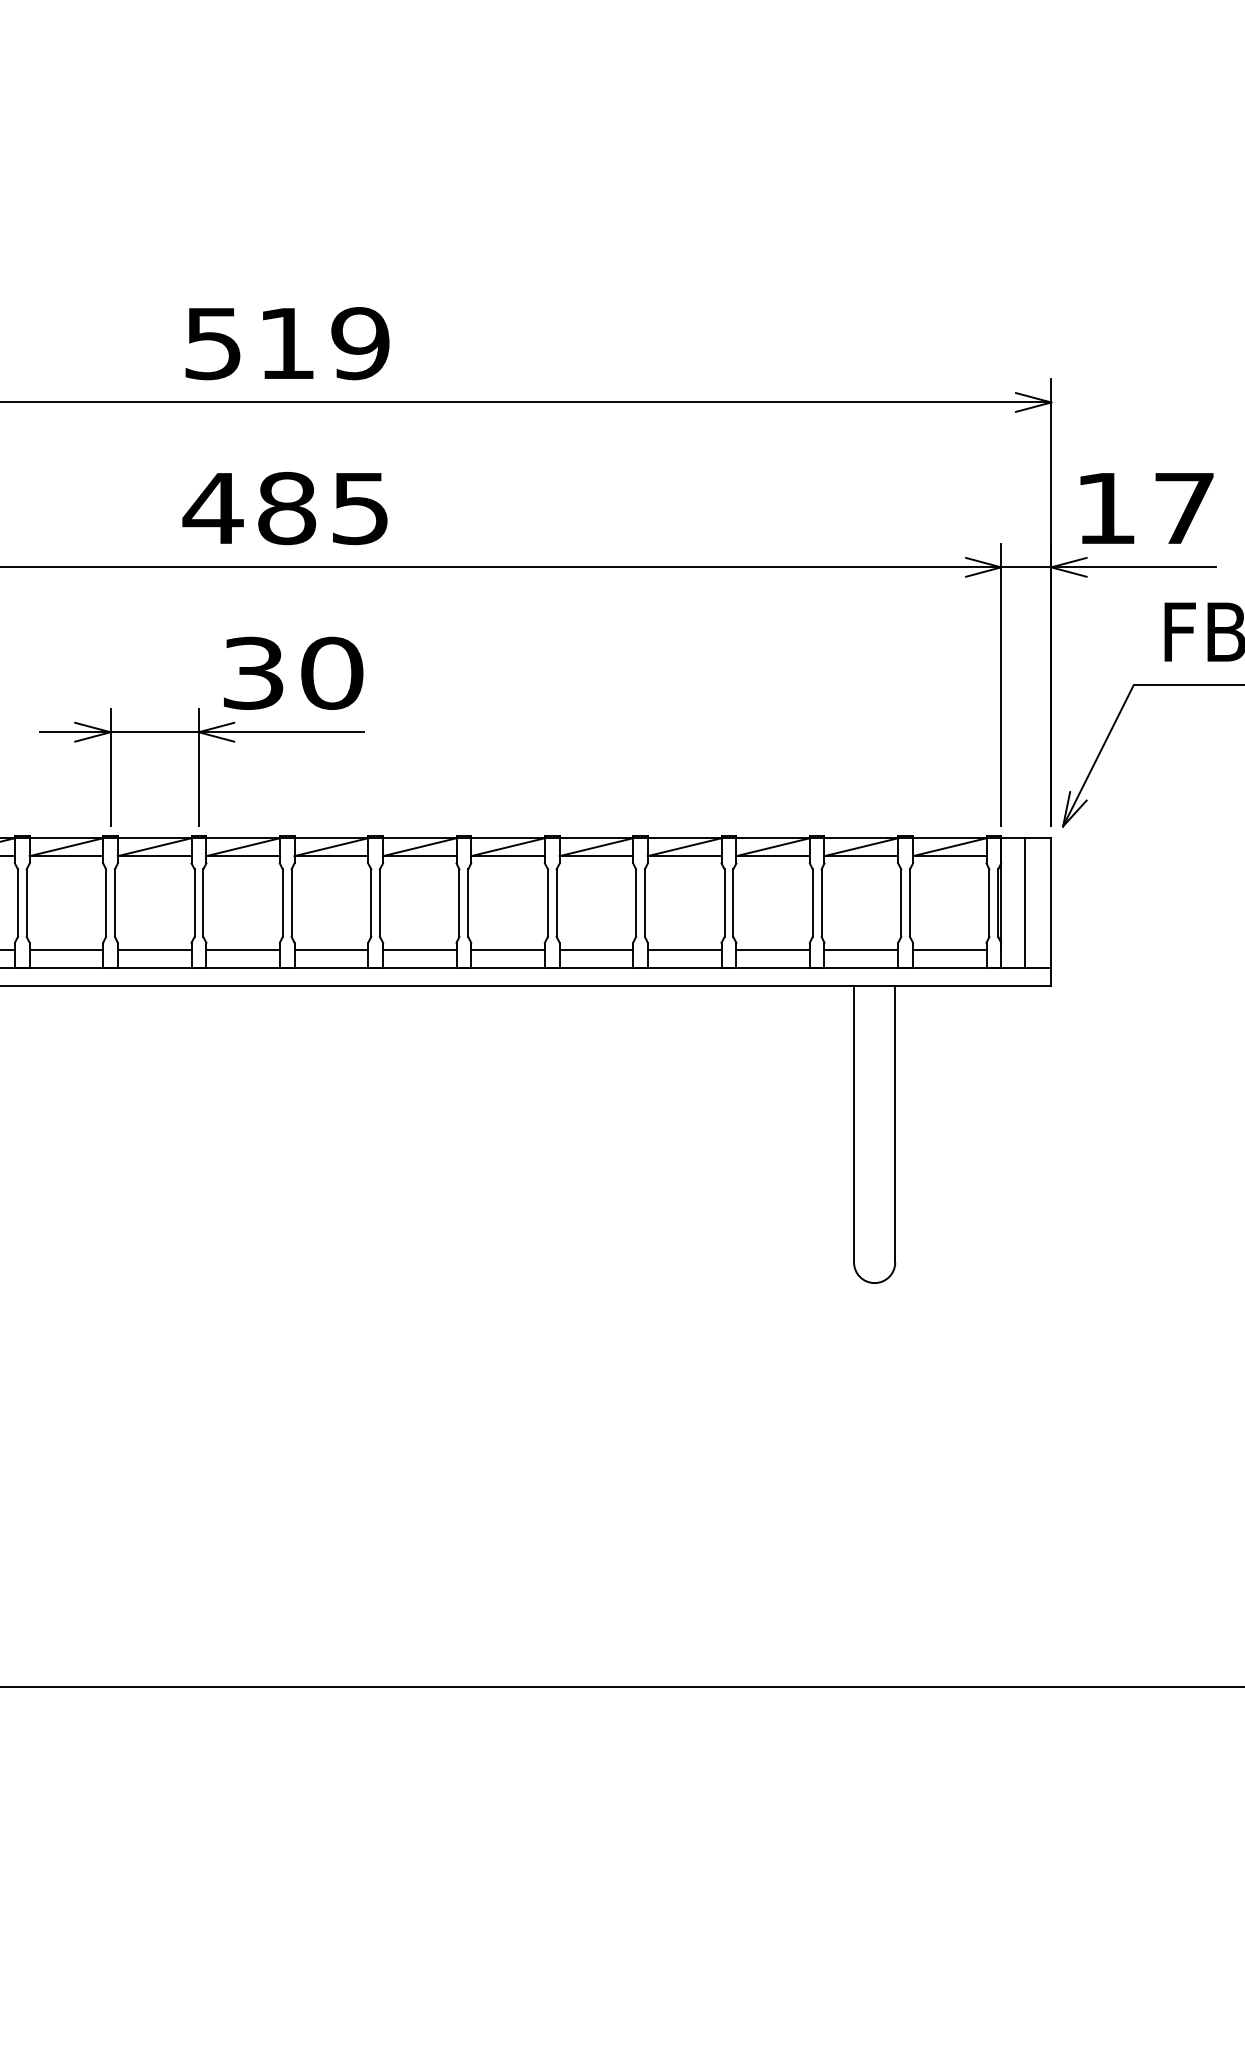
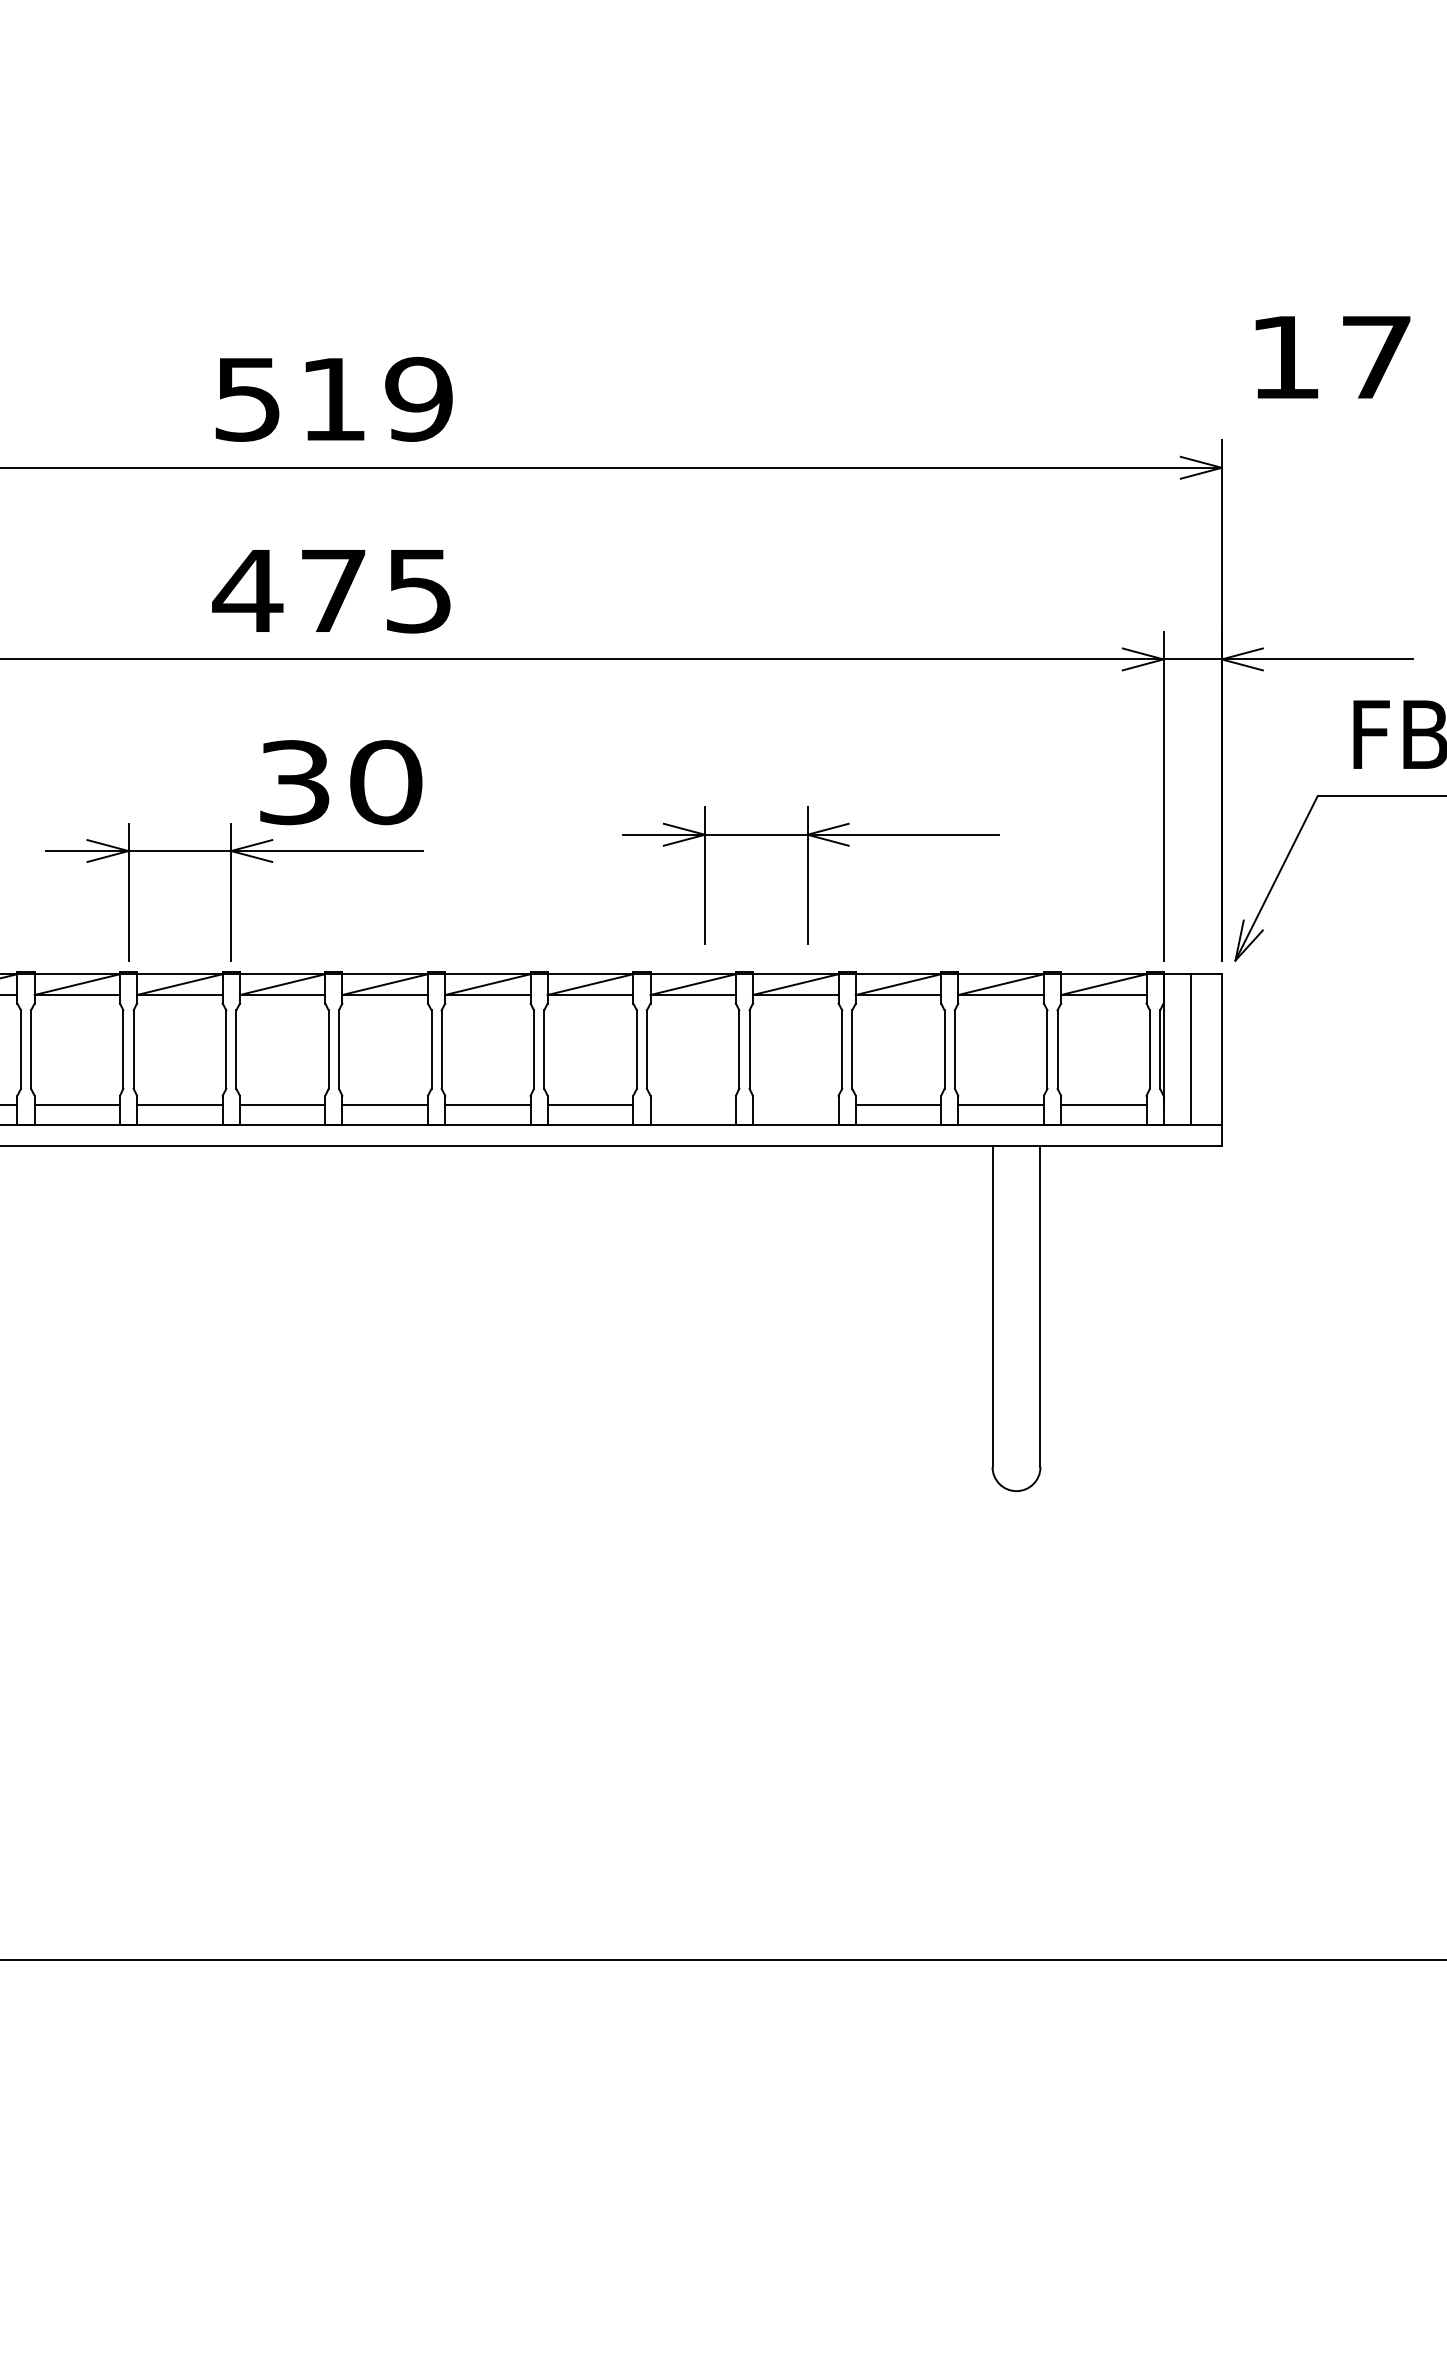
text: (287, 508) -> (334, 591), 485 -> 475
text: (1146, 508) -> (1332, 357), moved
part: (697, 753) -> (810, 875), added
line: (596, 950) -> (693, 1104), removed
line: (684, 950) -> (795, 1104), removed

